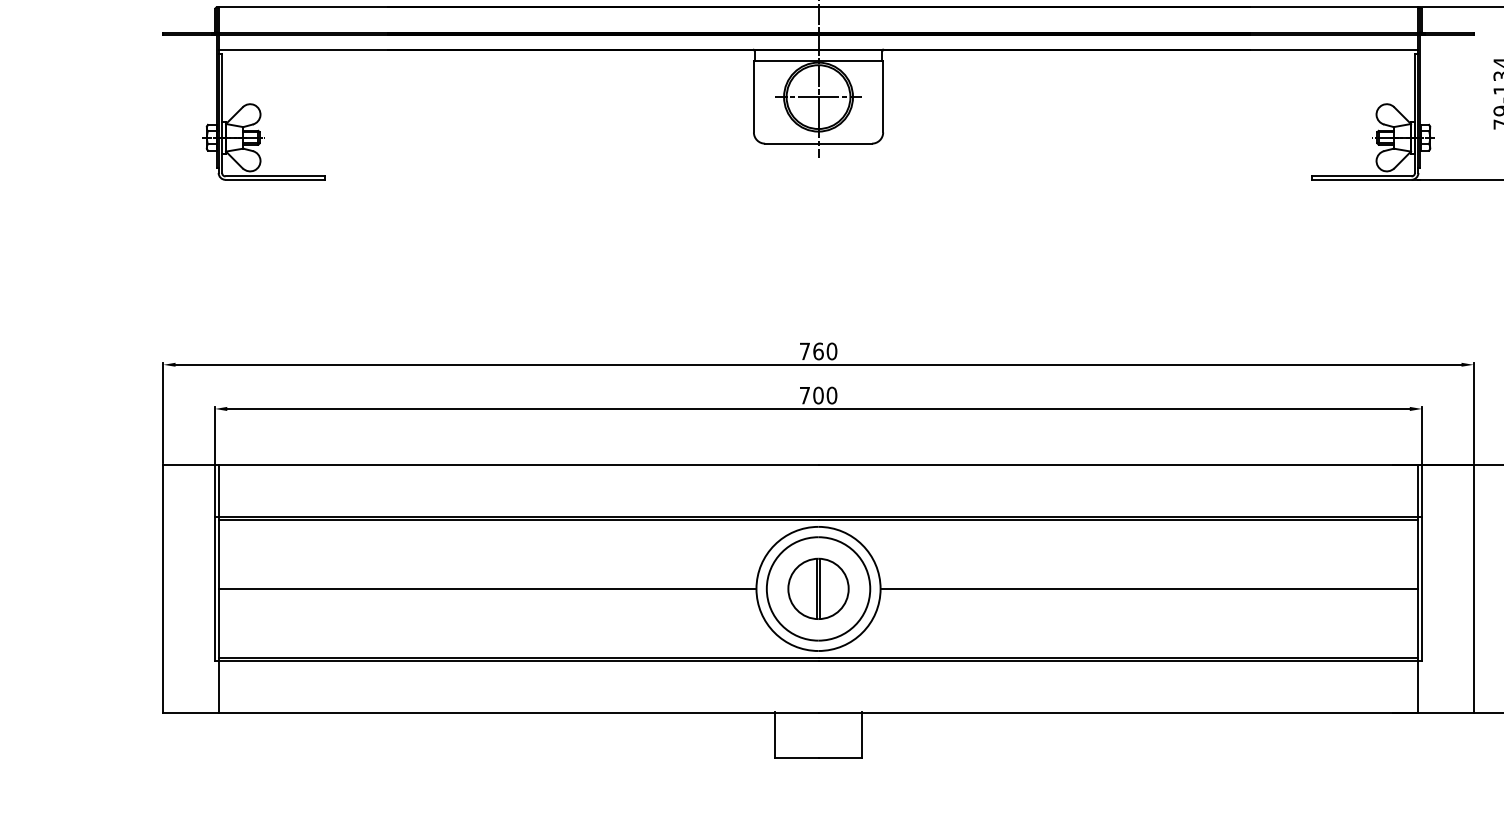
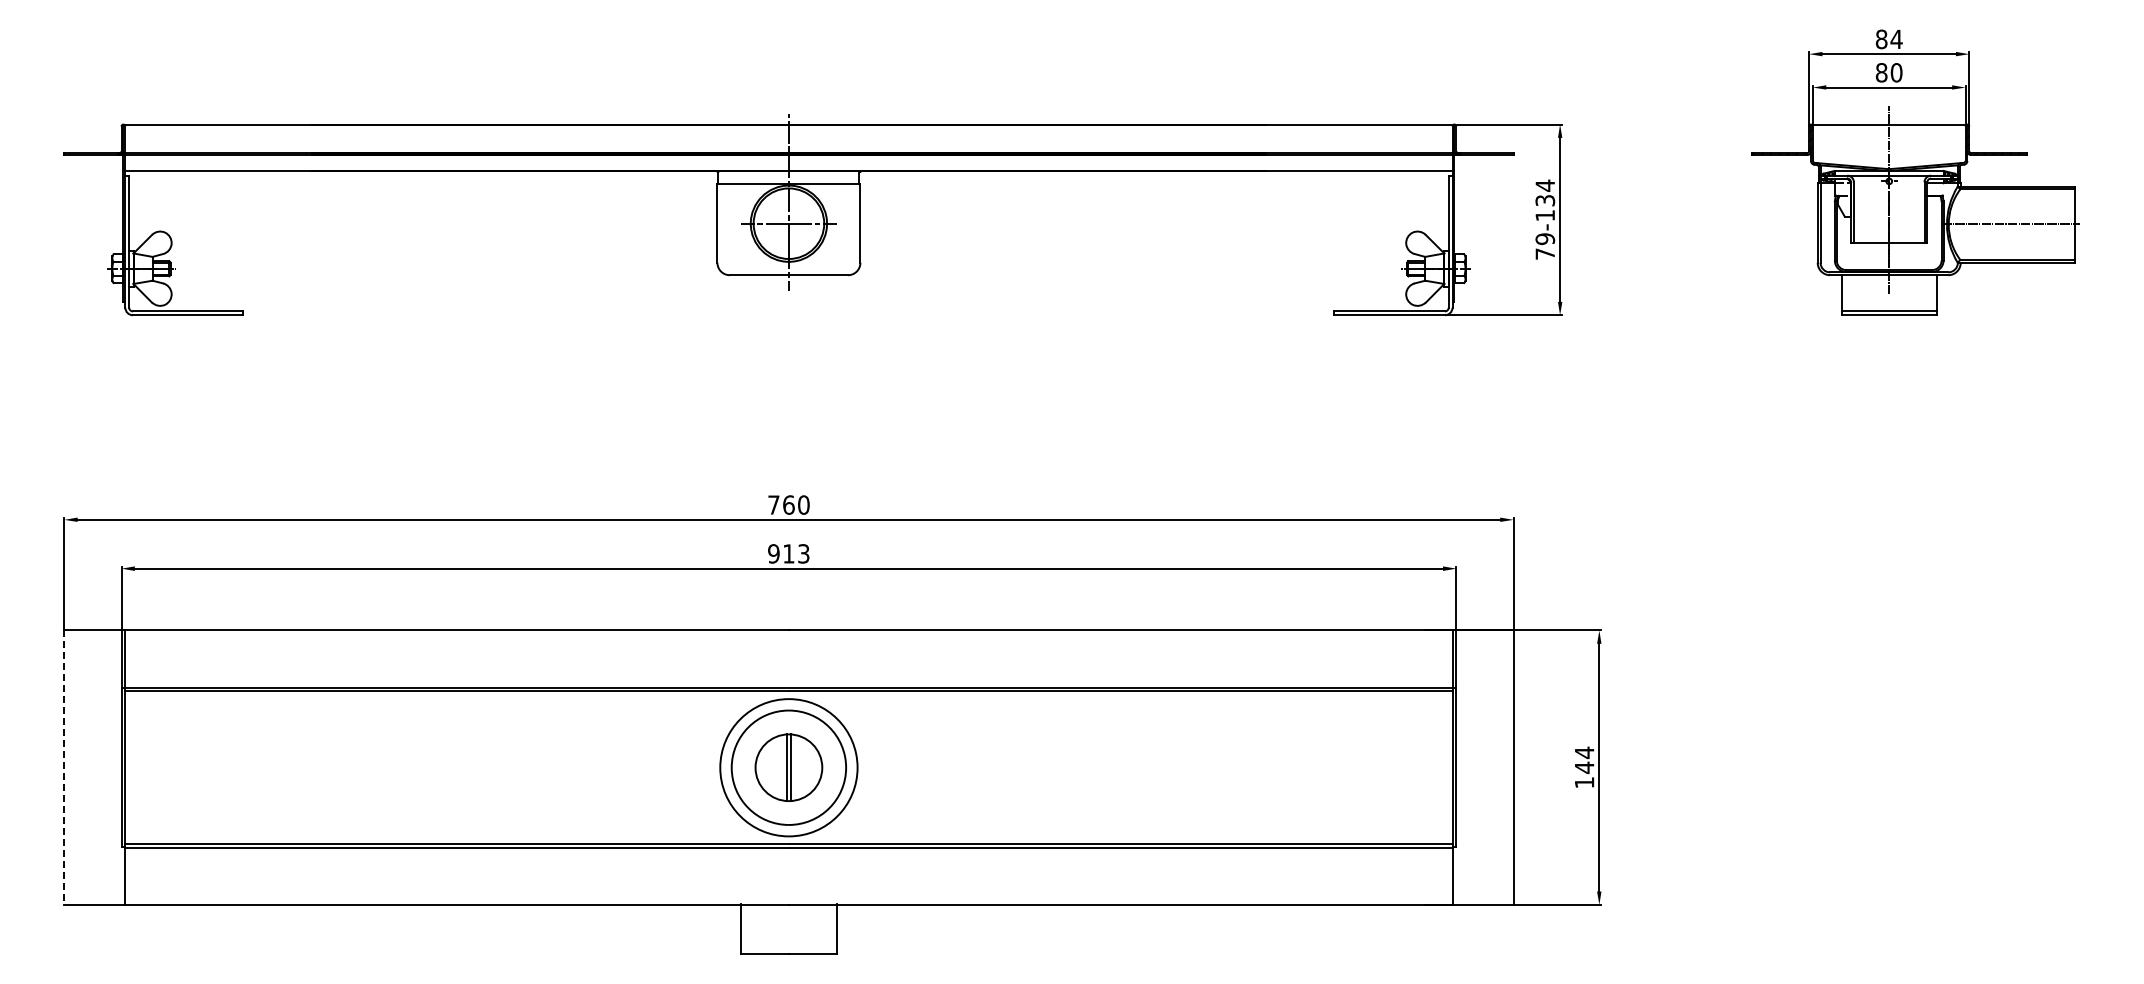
text: (818, 395) -> (788, 553), 700 -> 913
line: (487, 588) -> (422, 767), removed
line: (1149, 588) -> (1154, 767), removed
line: (163, 589) -> (64, 768), solid -> dashed

